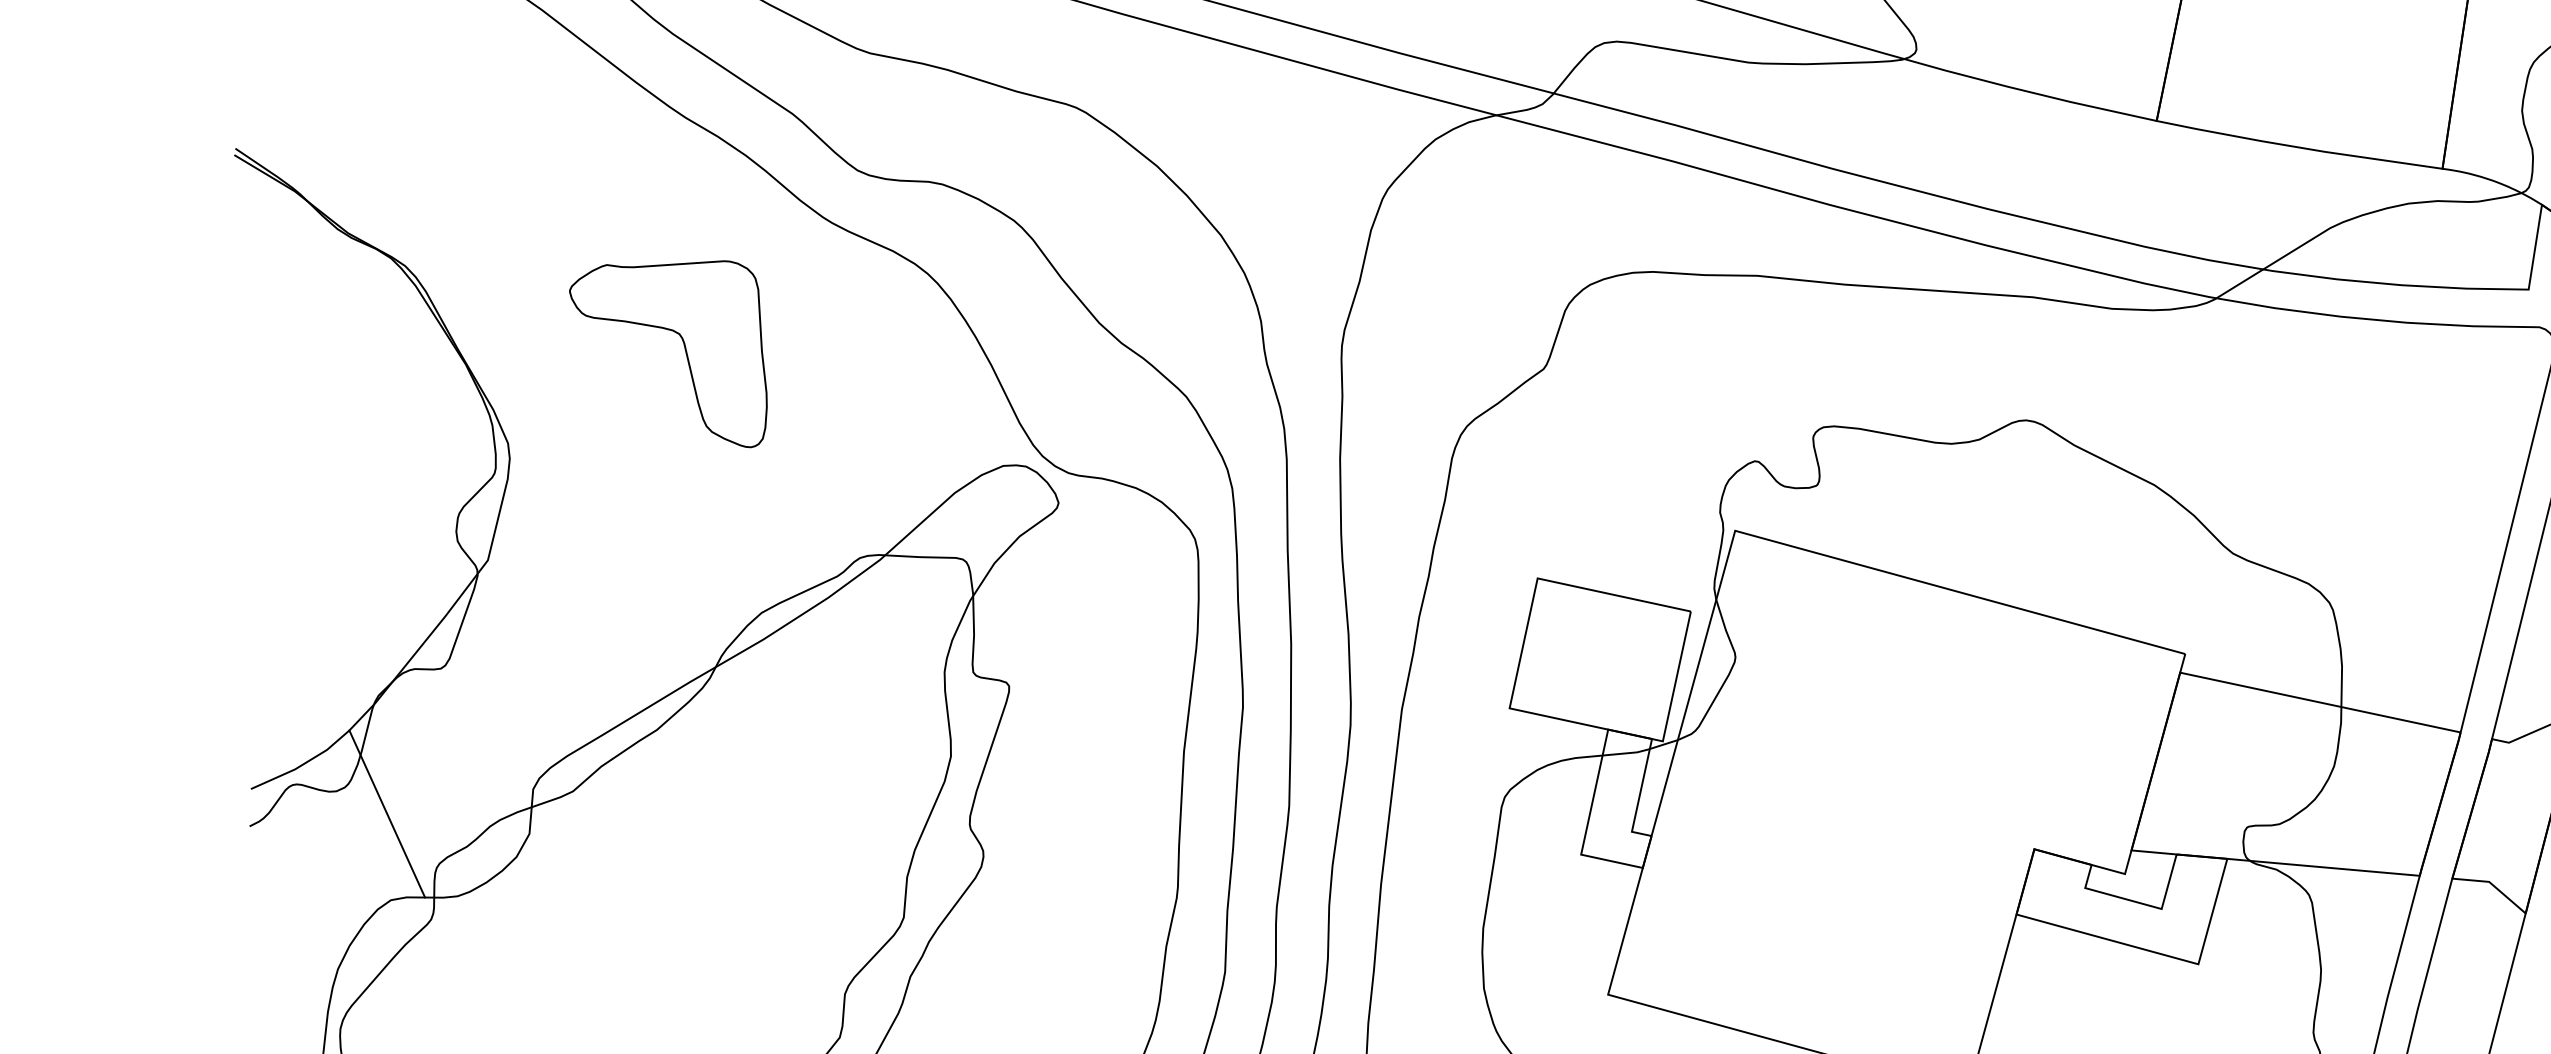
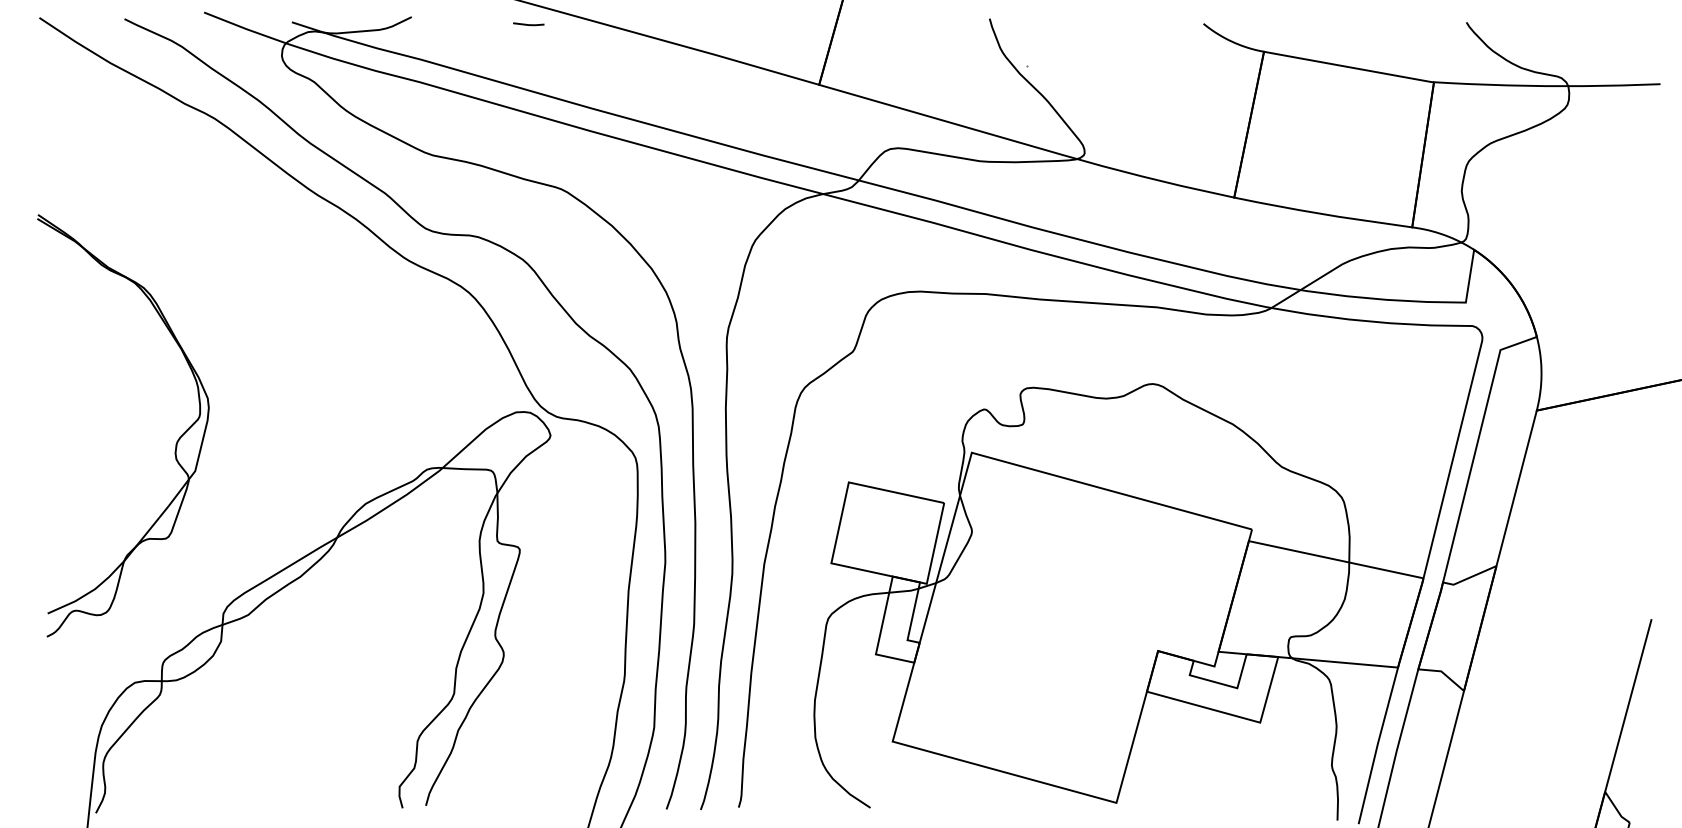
part: (684, 352) -> (317, 341), removed
line: (387, 814) -> (132, 629), removed

